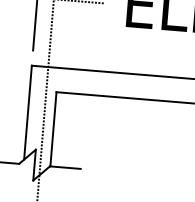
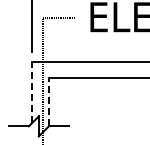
line: (27, 112) -> (31, 92), solid -> dashed
line: (54, 128) -> (49, 101), solid -> dashed

